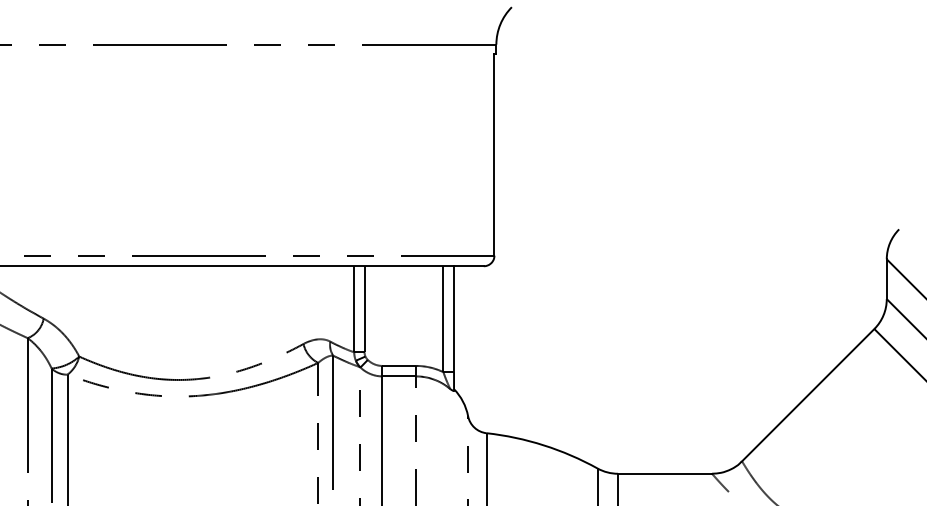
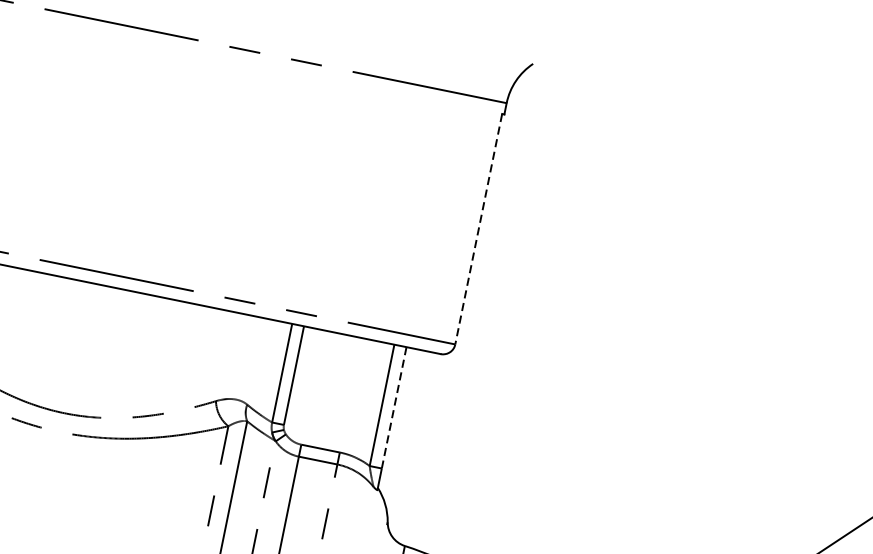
line: (494, 155) -> (478, 229), solid -> dashed
line: (454, 319) -> (394, 408), solid -> dashed

